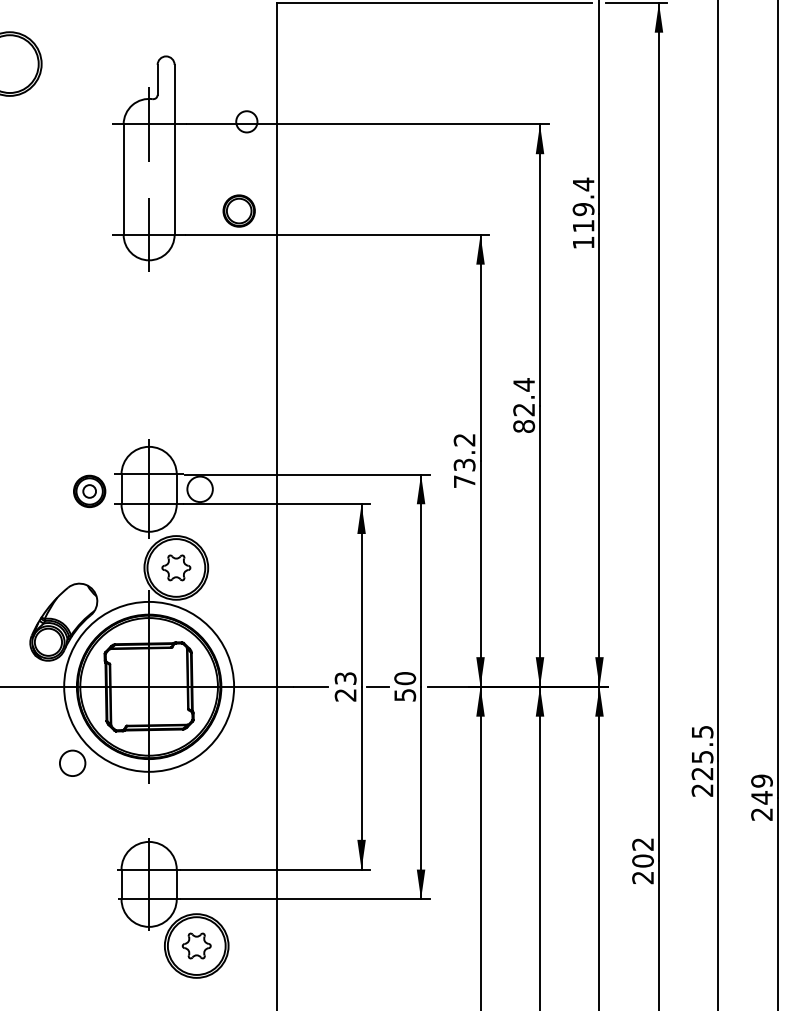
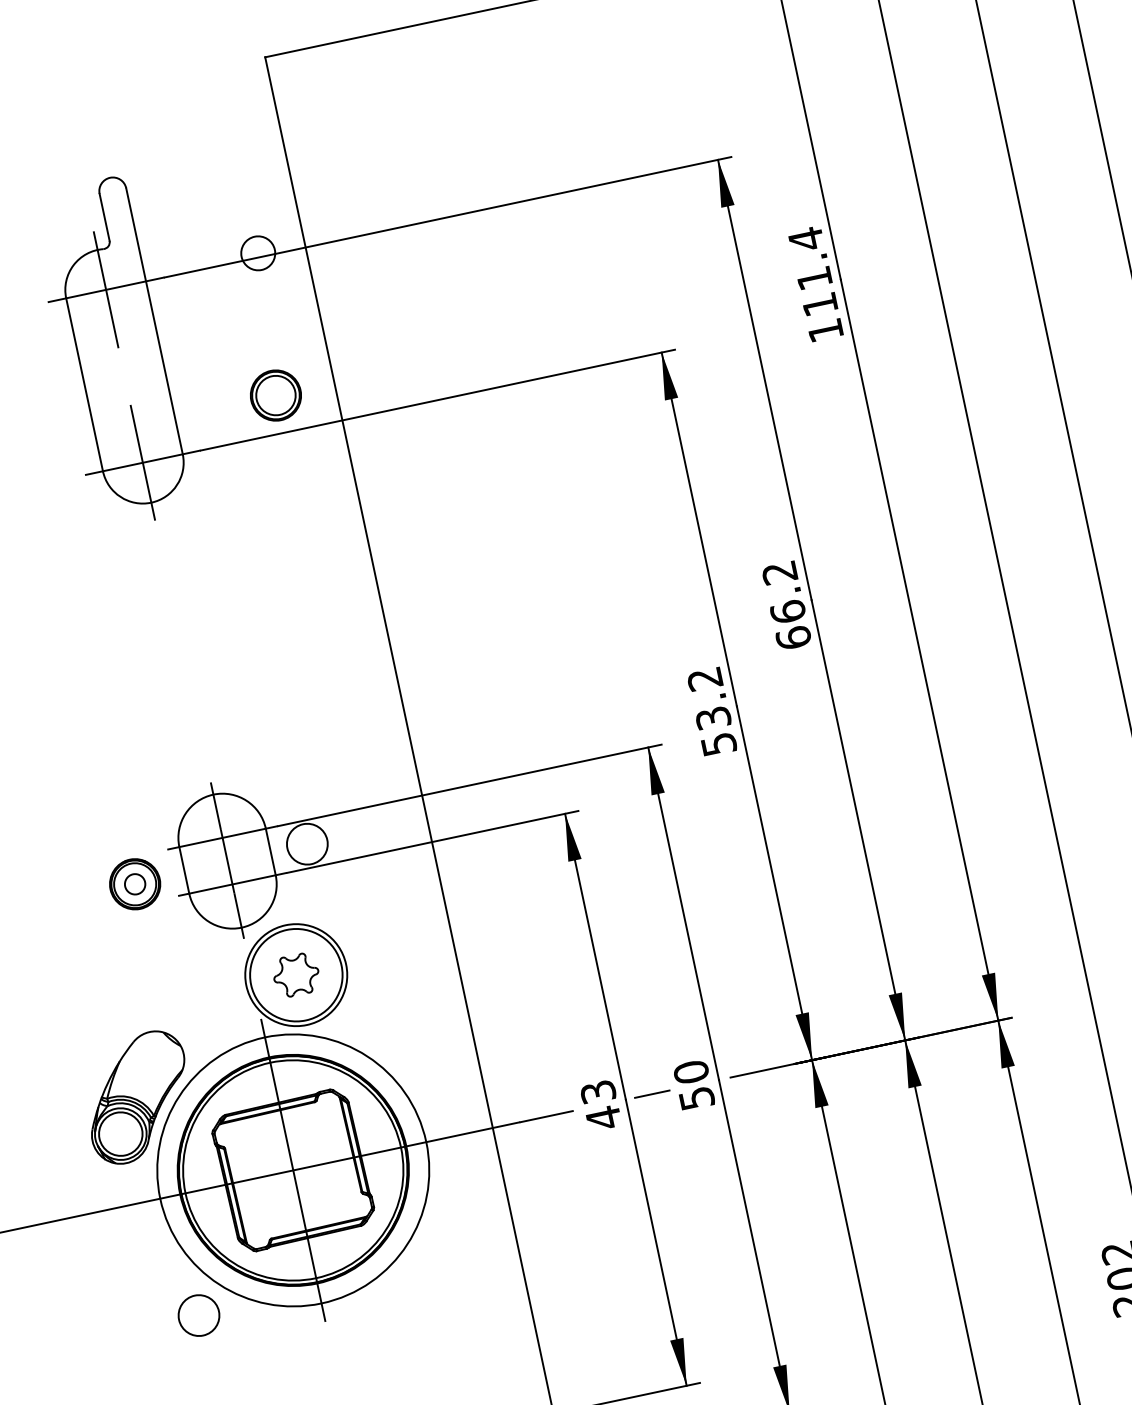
text: (583, 209) -> (814, 278), 119.4 -> 111.4
text: (524, 405) -> (787, 605), 82.4 -> 66.2
text: (464, 481) -> (718, 743), 73.2 -> 53.2
text: (345, 695) -> (603, 1118), 23 -> 43

